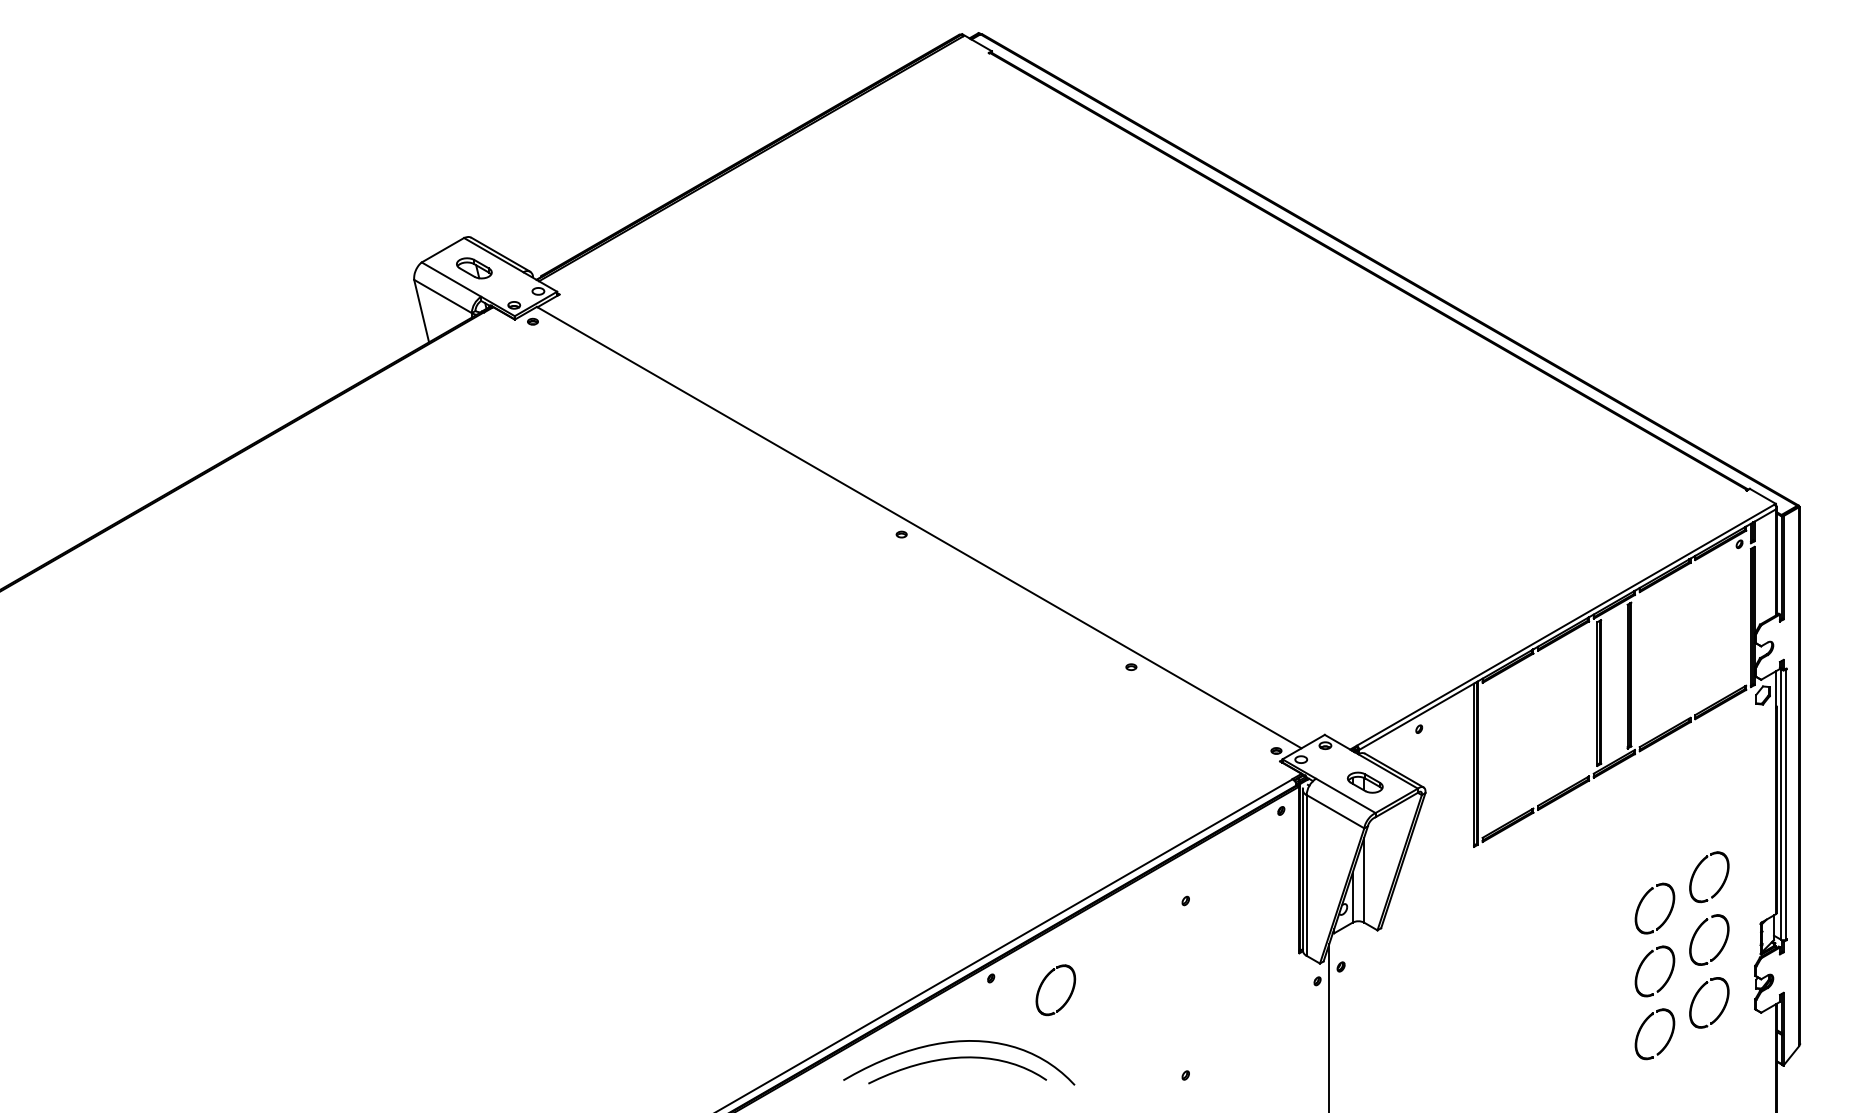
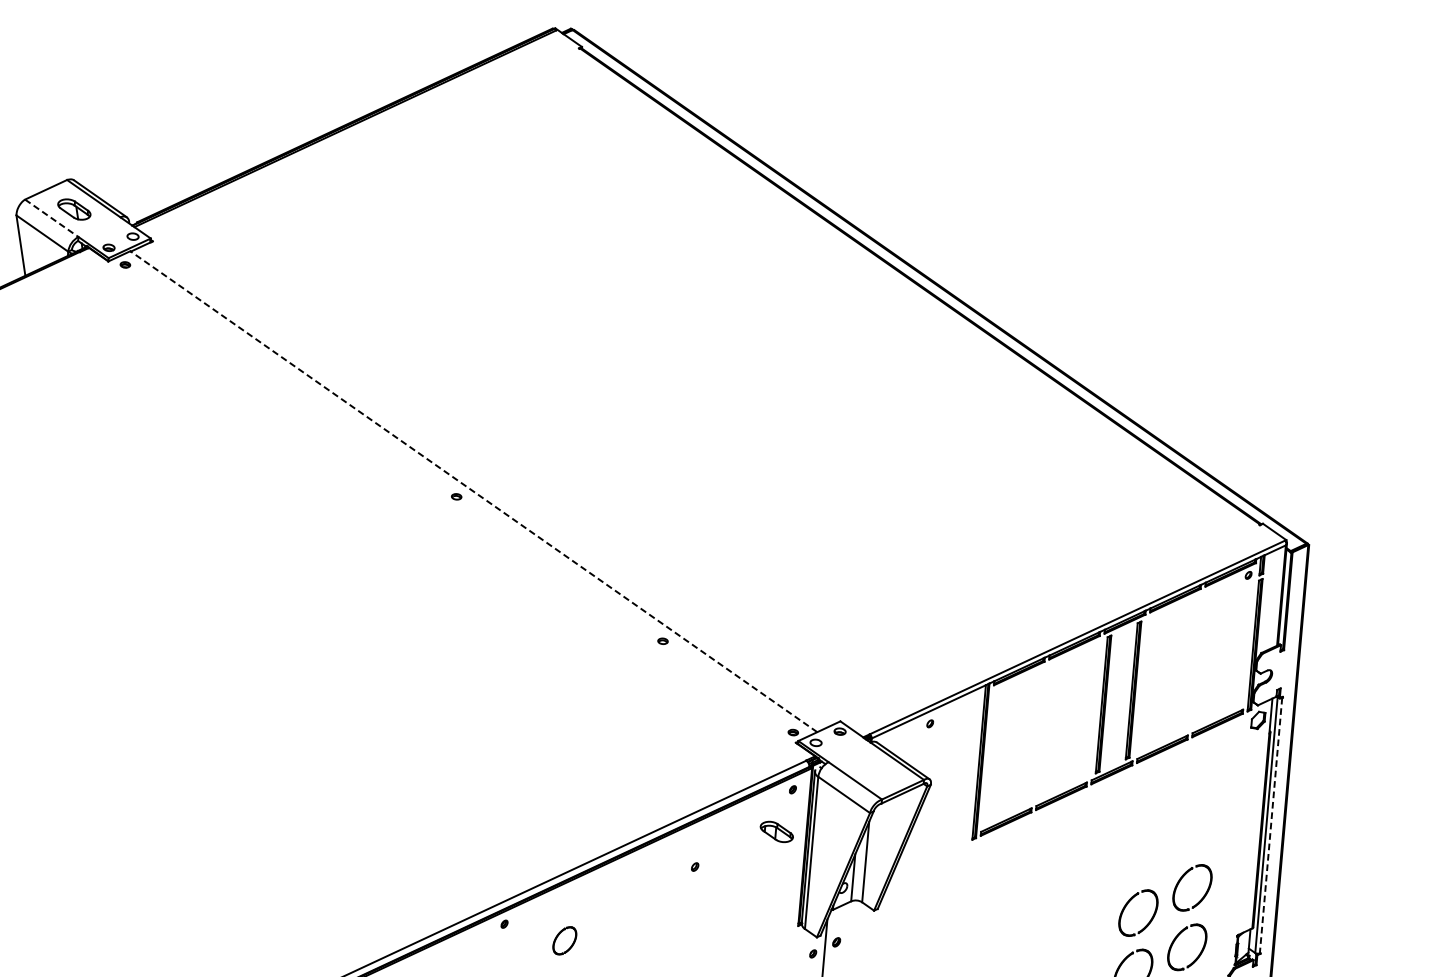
line: (451, 279) -> (51, 218), solid -> dashed
line: (918, 527) -> (473, 491), solid -> dashed
part: (1365, 782) -> (777, 831), moved
line: (1786, 805) -> (1271, 826), solid -> dashed
part: (1055, 990) -> (564, 940), size x0.6

